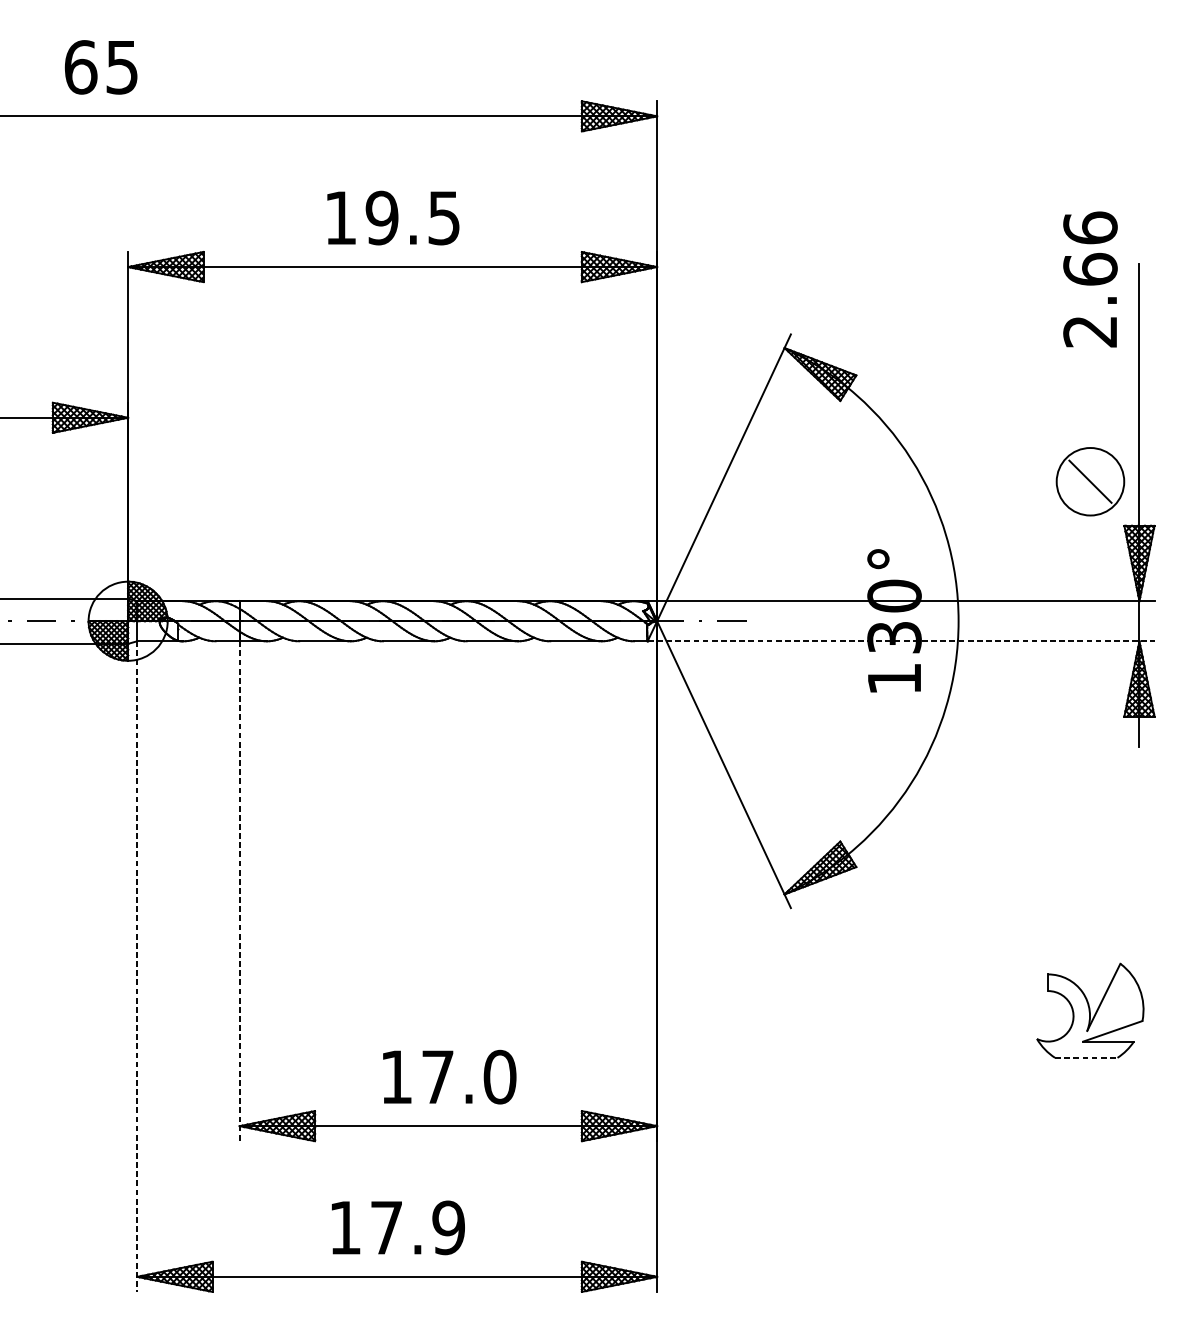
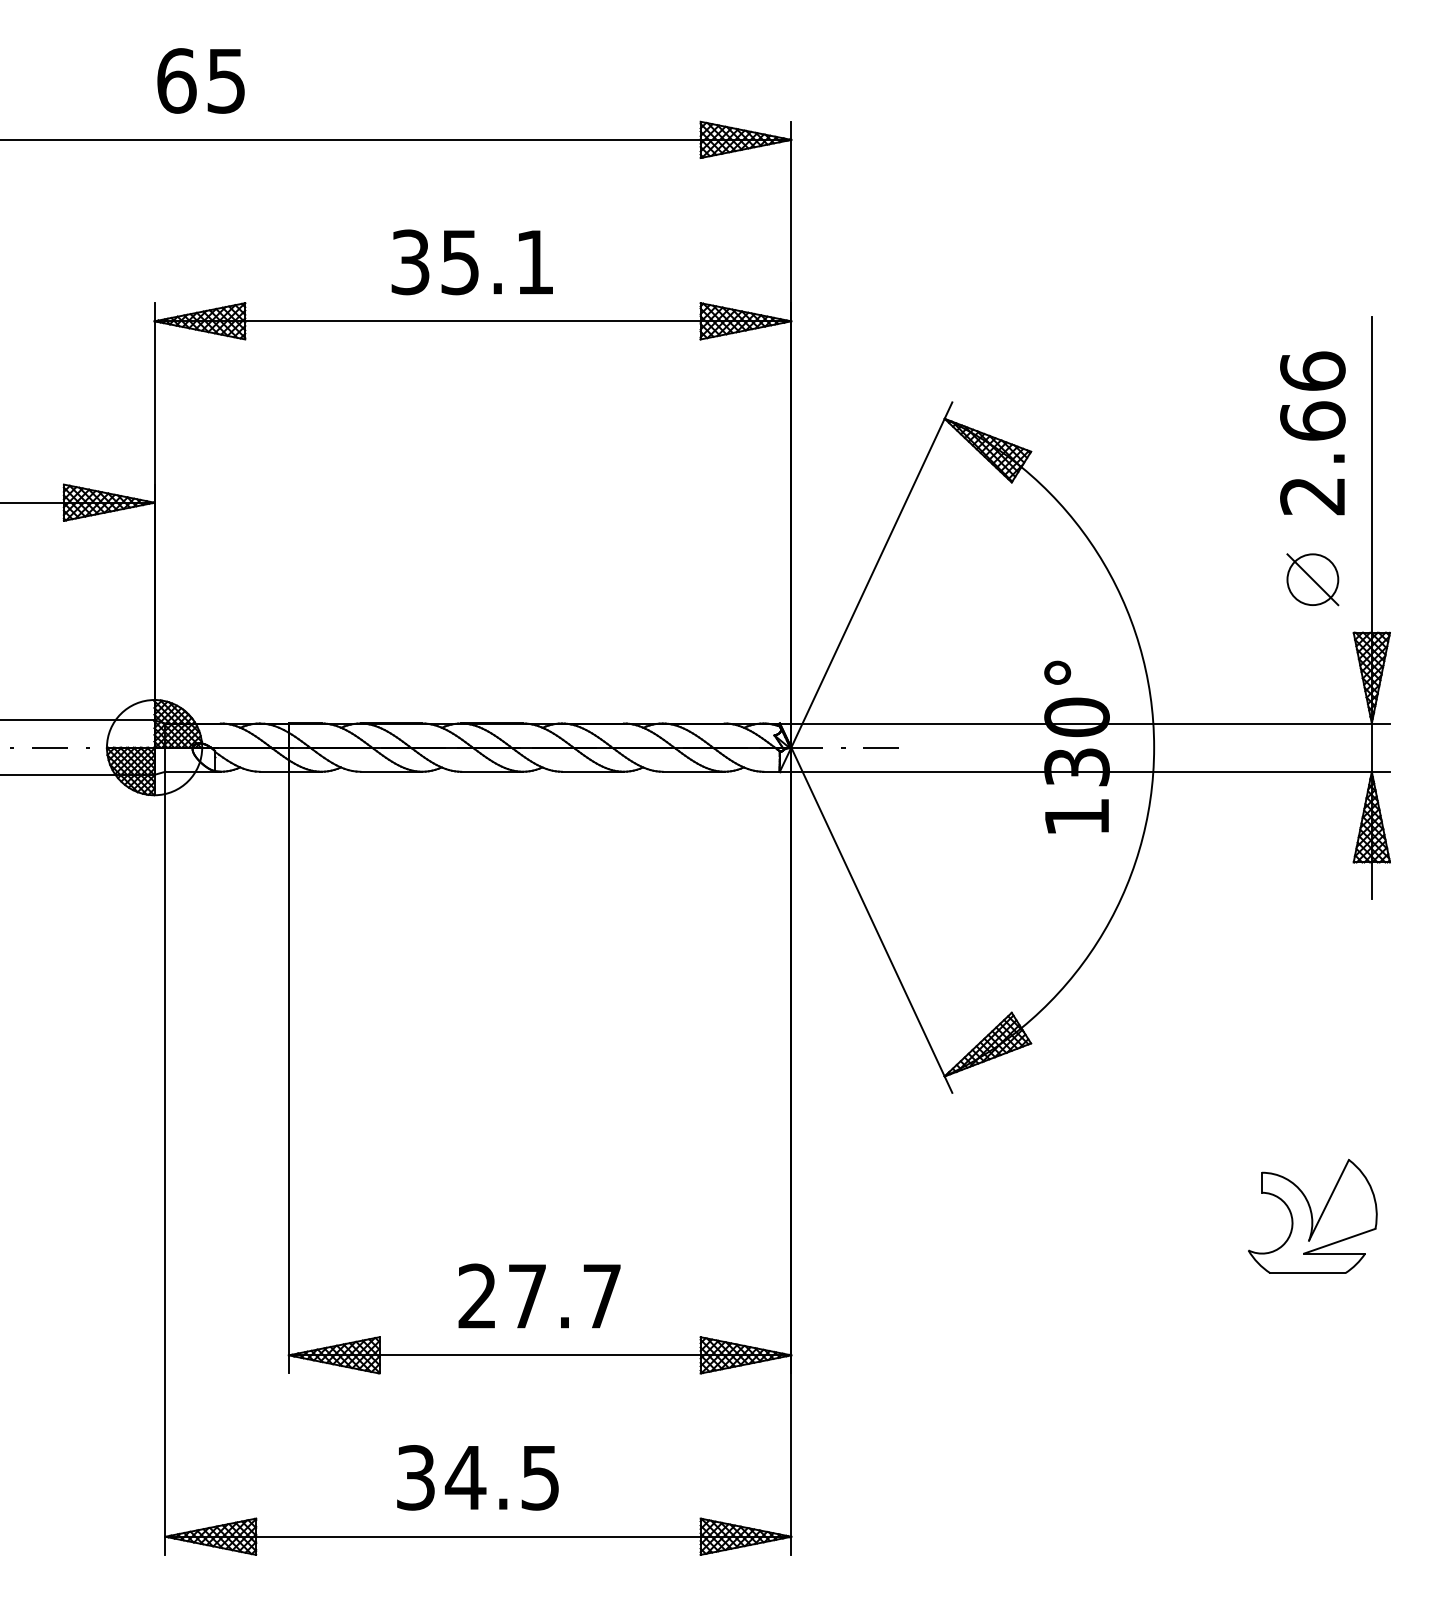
text: (100, 66) -> (200, 80), moved
text: (392, 218) -> (472, 262), 19.5 -> 35.1
text: (1090, 279) -> (1312, 433), moved
circle: (1090, 481) -> (1312, 579), size x0.62
line: (901, 641) -> (1085, 771), dashed -> solid
line: (239, 891) -> (288, 1072), dashed -> solid
line: (137, 966) -> (165, 1163), dashed -> solid
line: (1086, 1058) -> (1307, 1273), dashed -> solid
text: (448, 1077) -> (540, 1296), 17.0 -> 27.7
text: (397, 1227) -> (478, 1477), 17.9 -> 34.5

